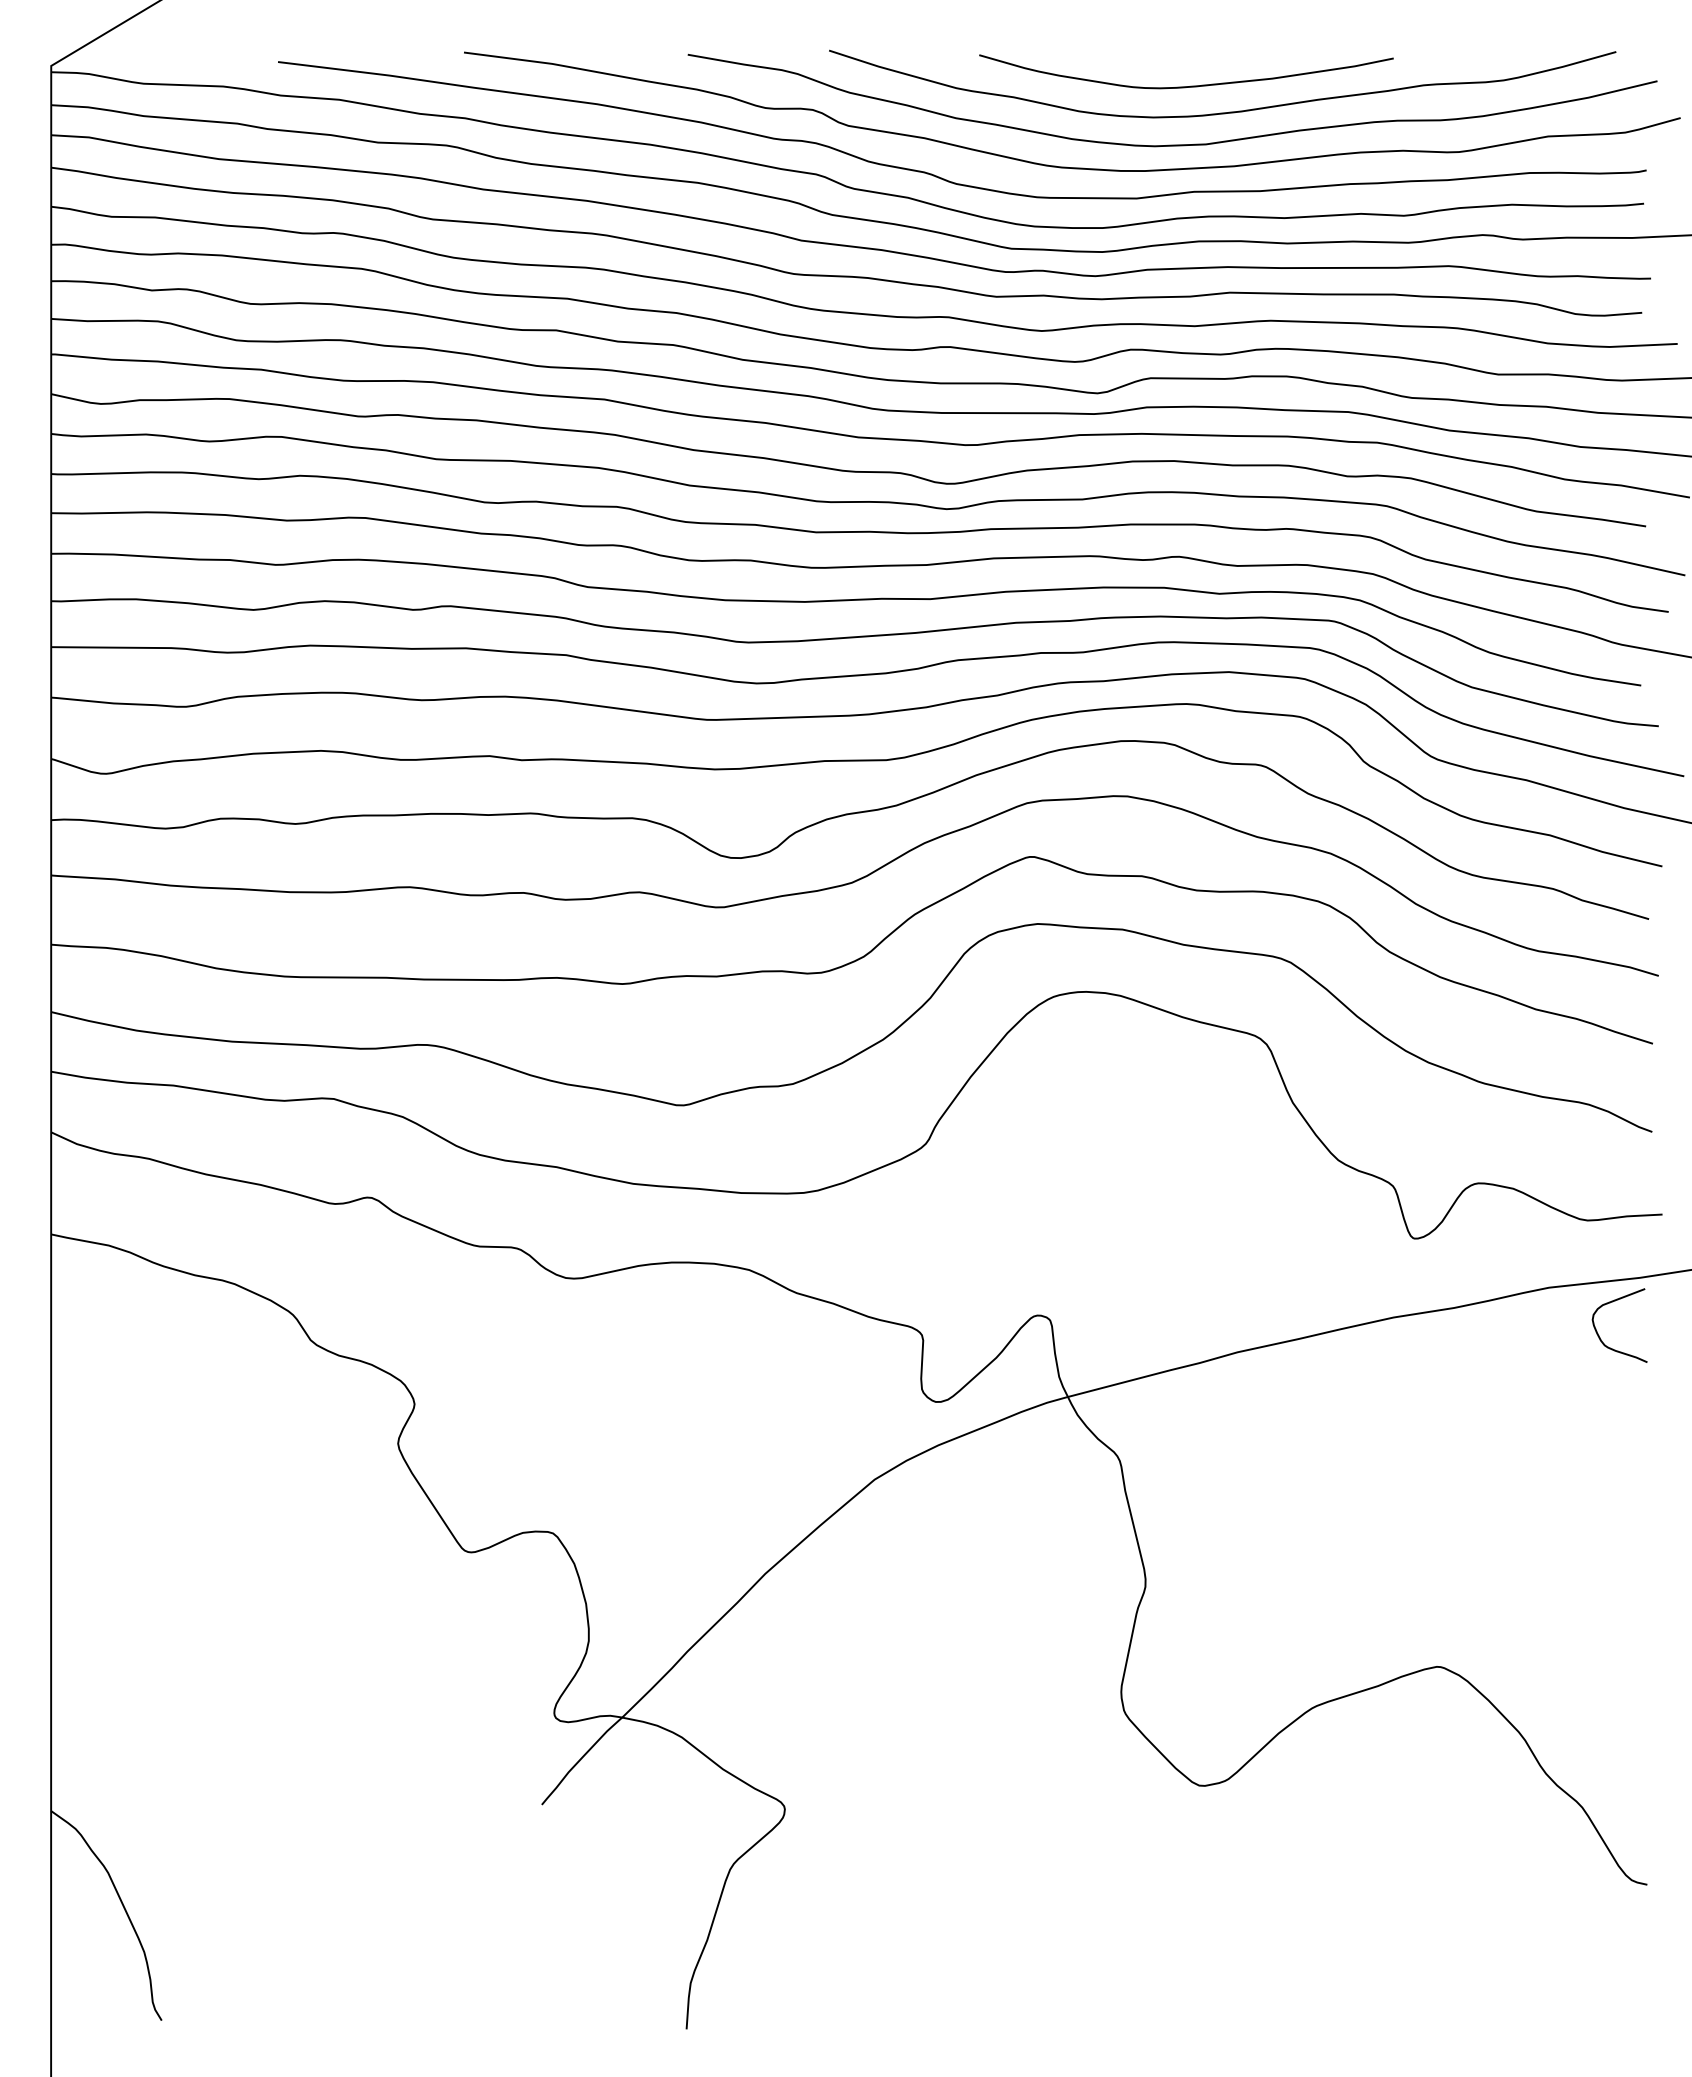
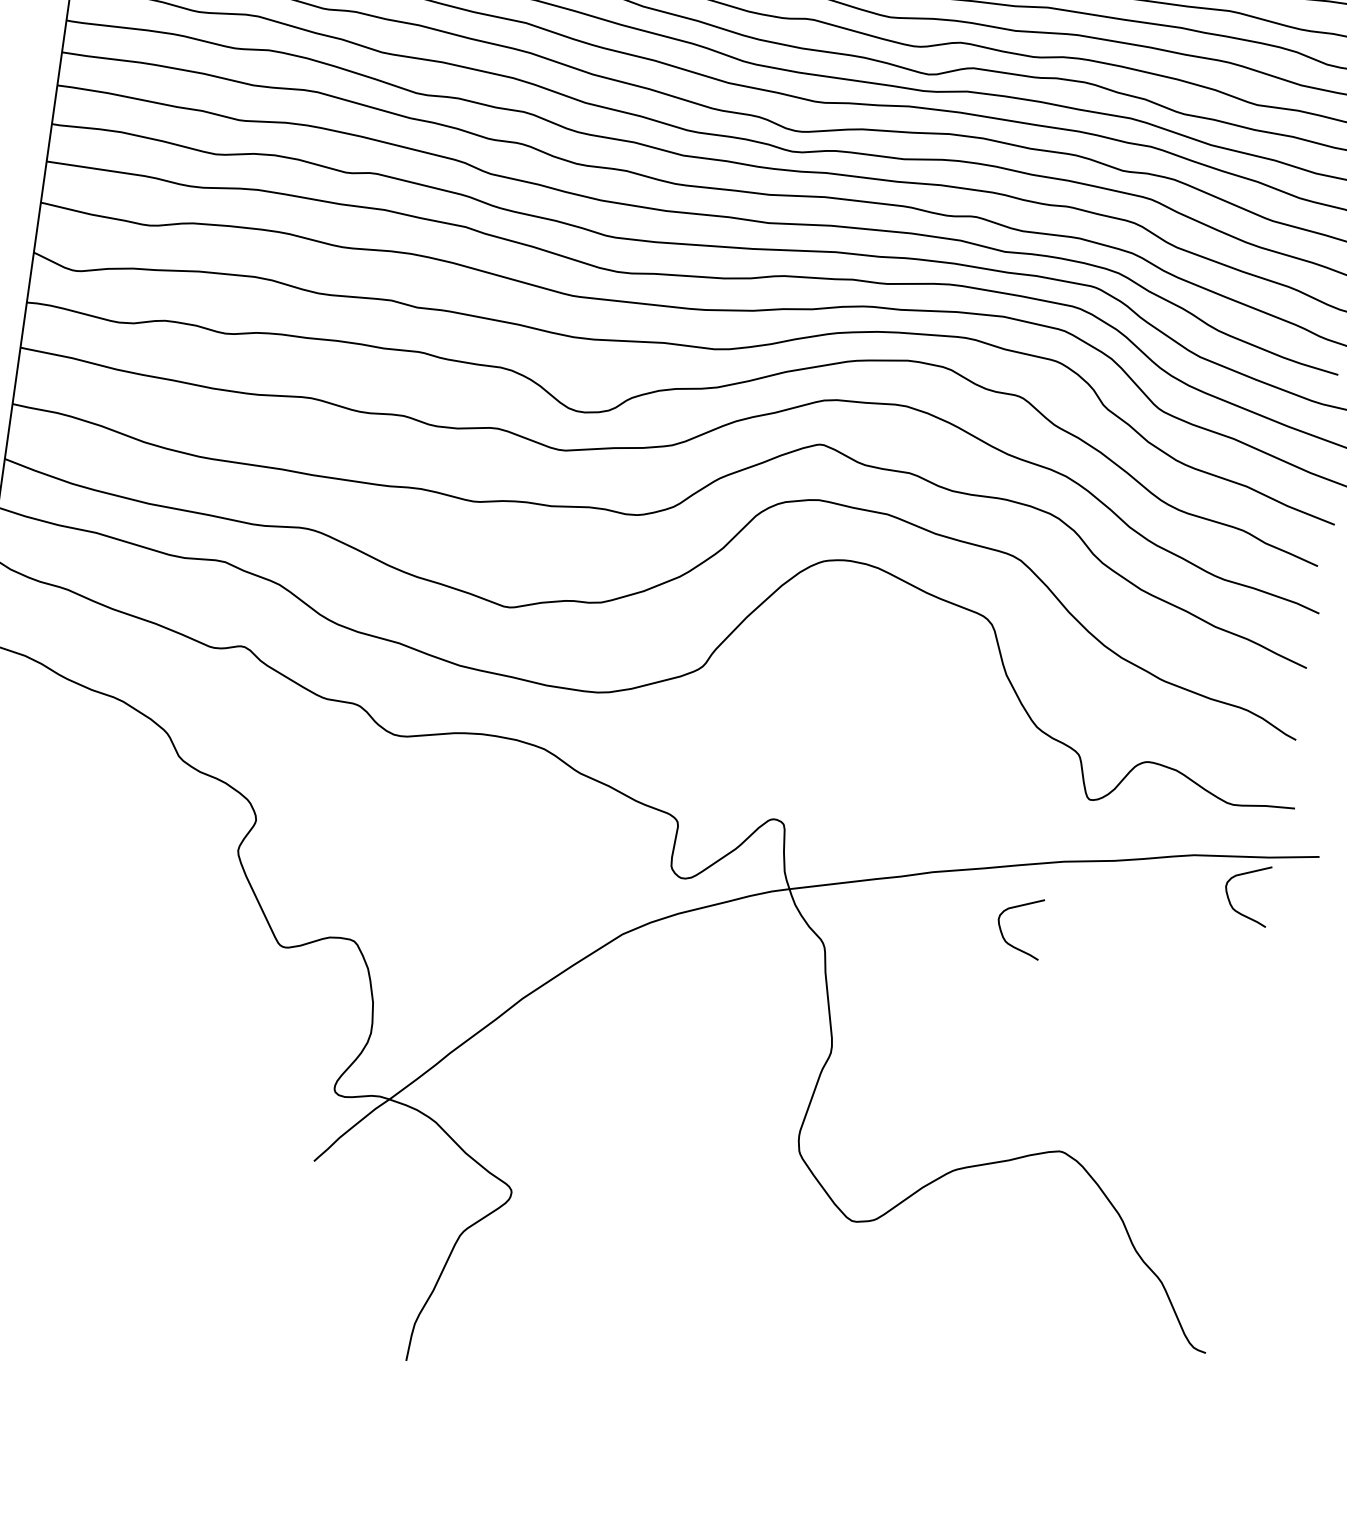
curve: (1331, 1413) -> (1002, 932), added

